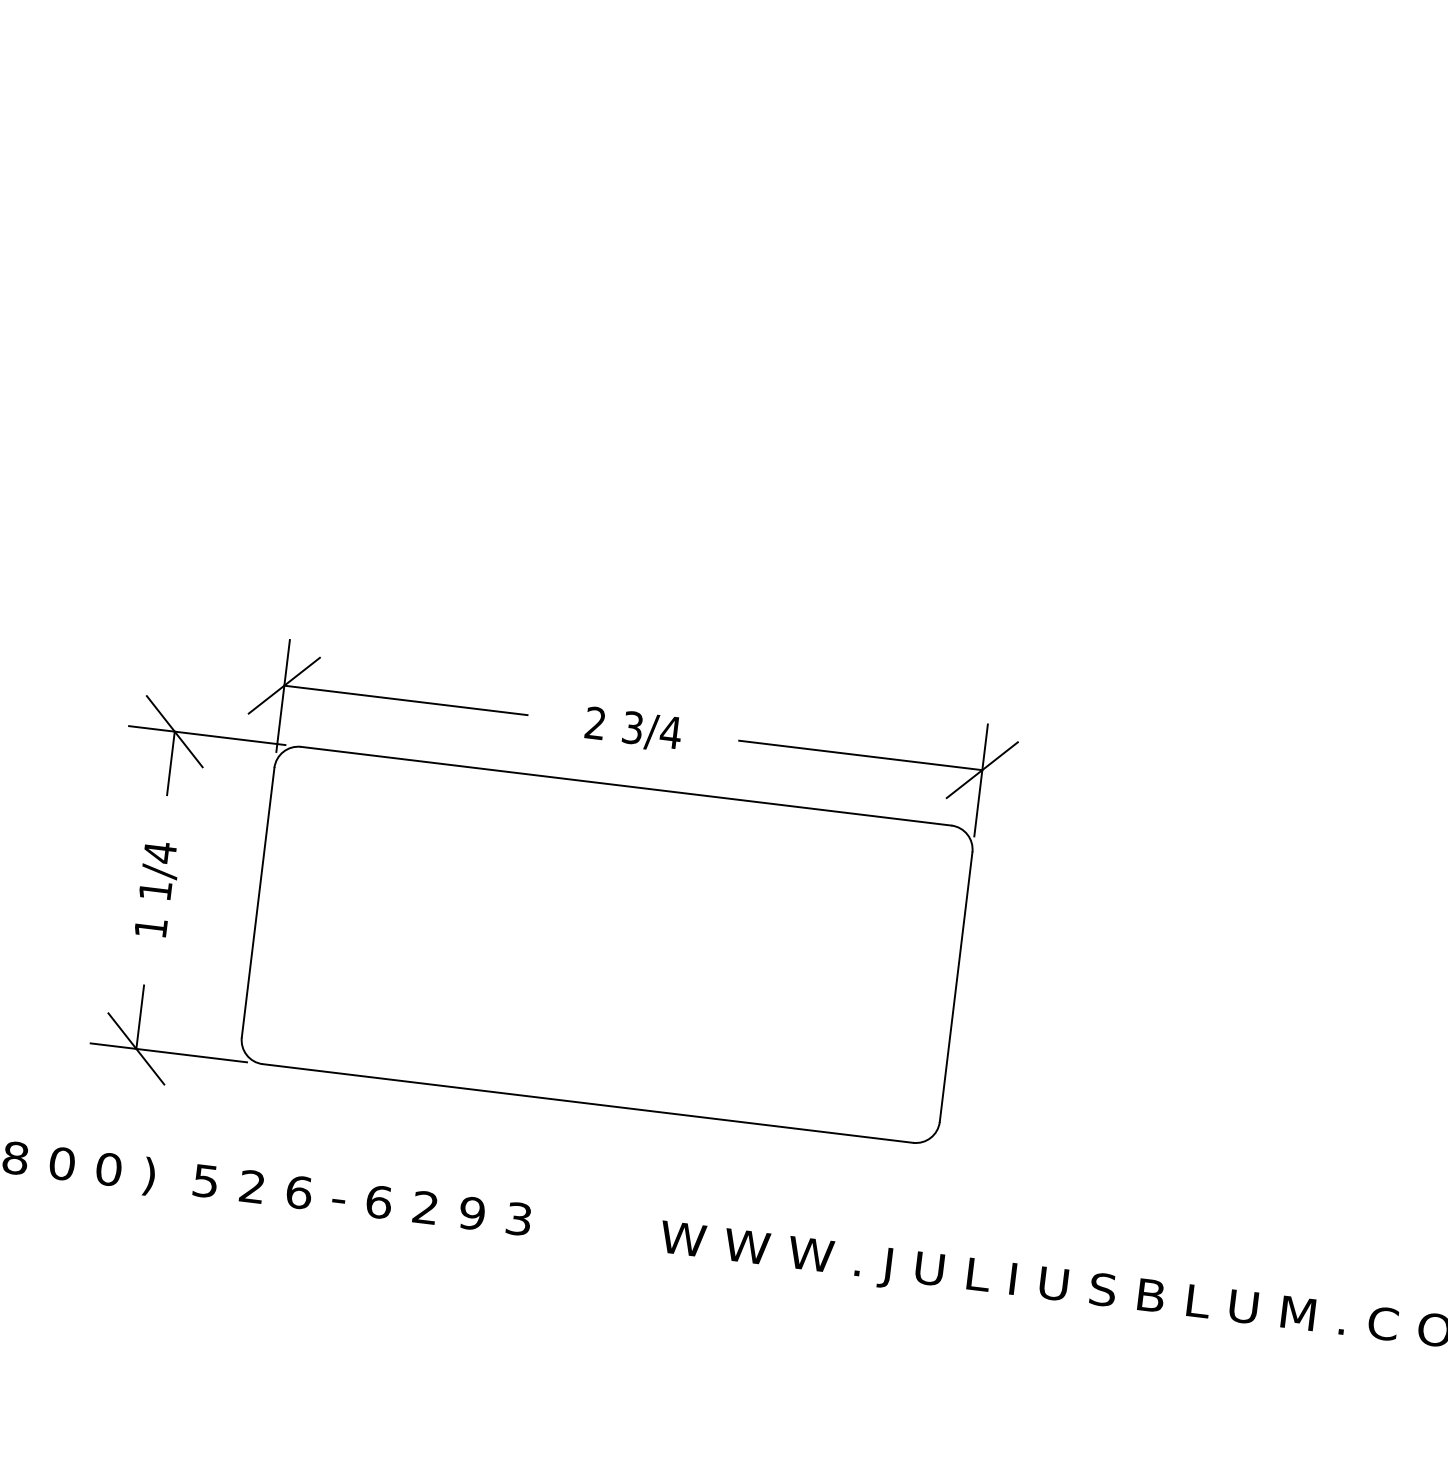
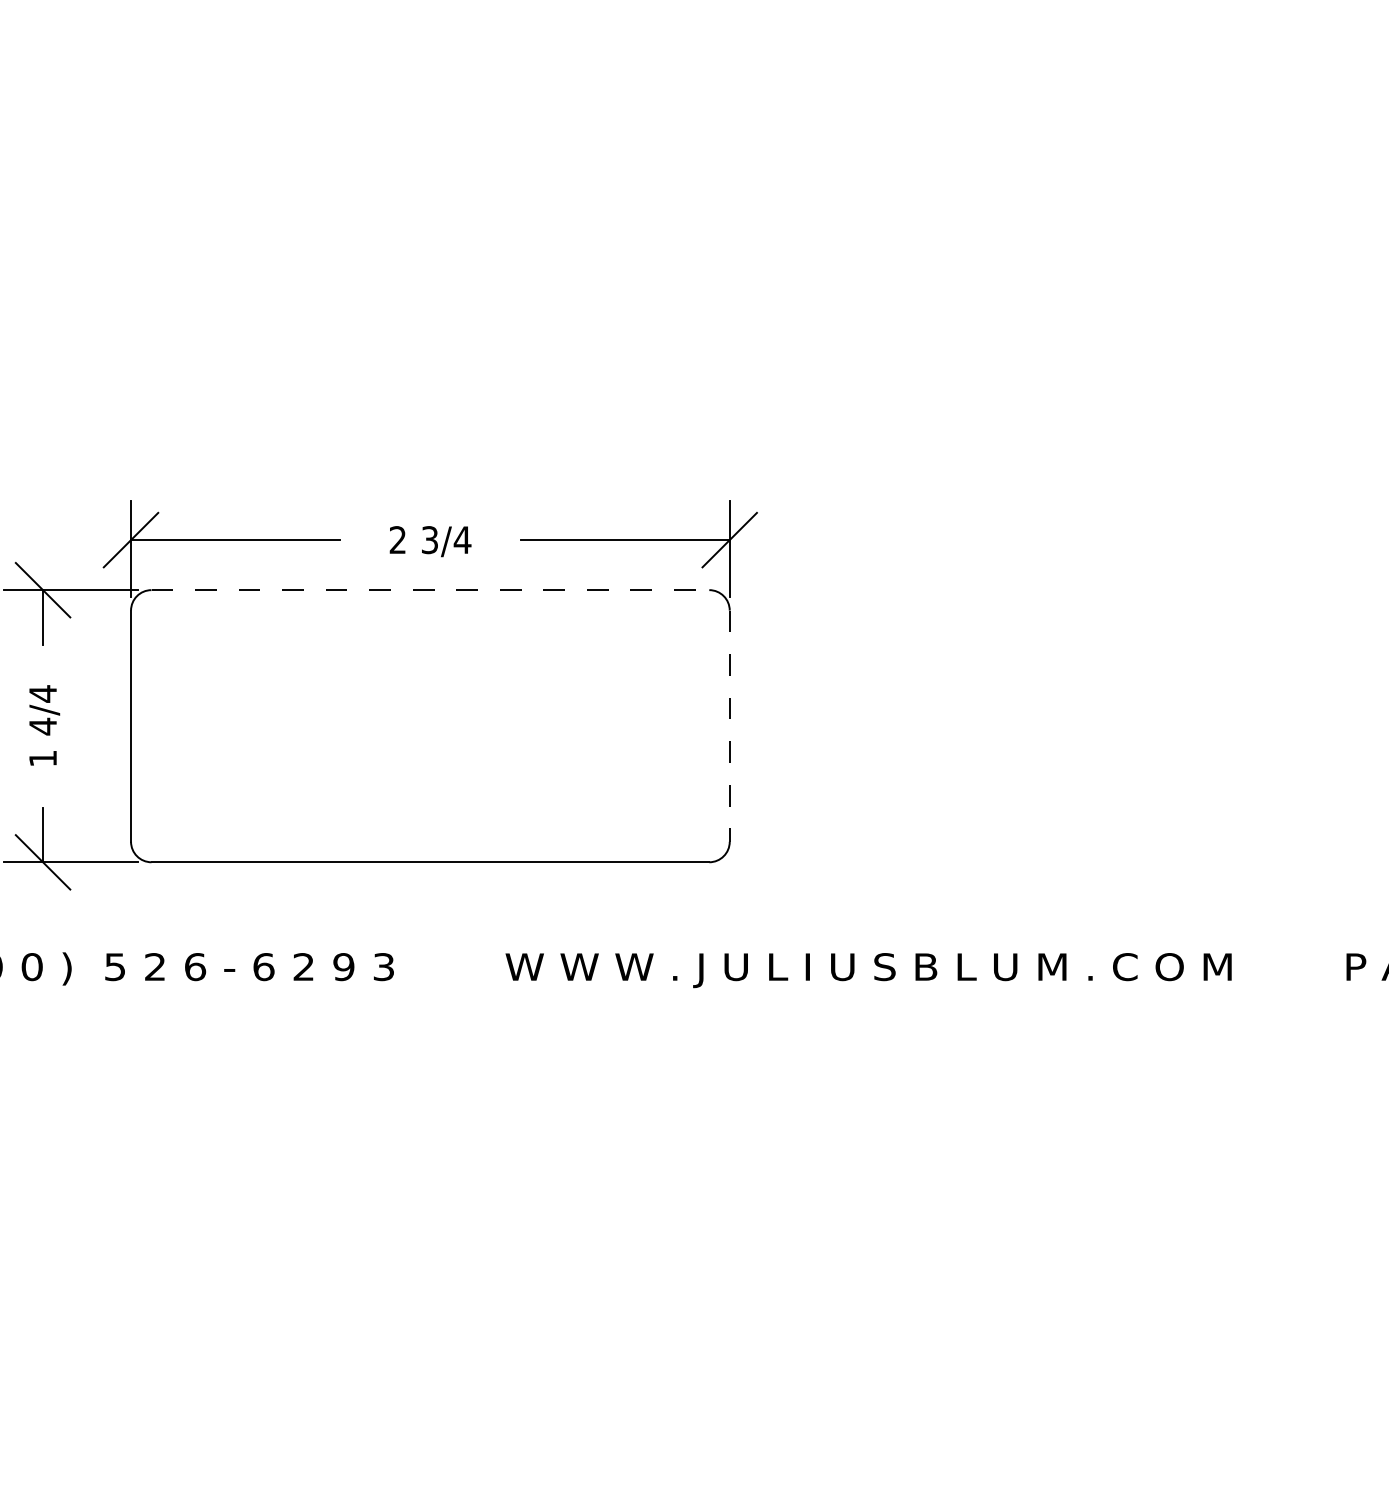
line: (626, 786) -> (430, 590), solid -> dashed
text: (154, 890) -> (42, 726), 1/4 -> 4/4
line: (955, 987) -> (729, 726), solid -> dashed

